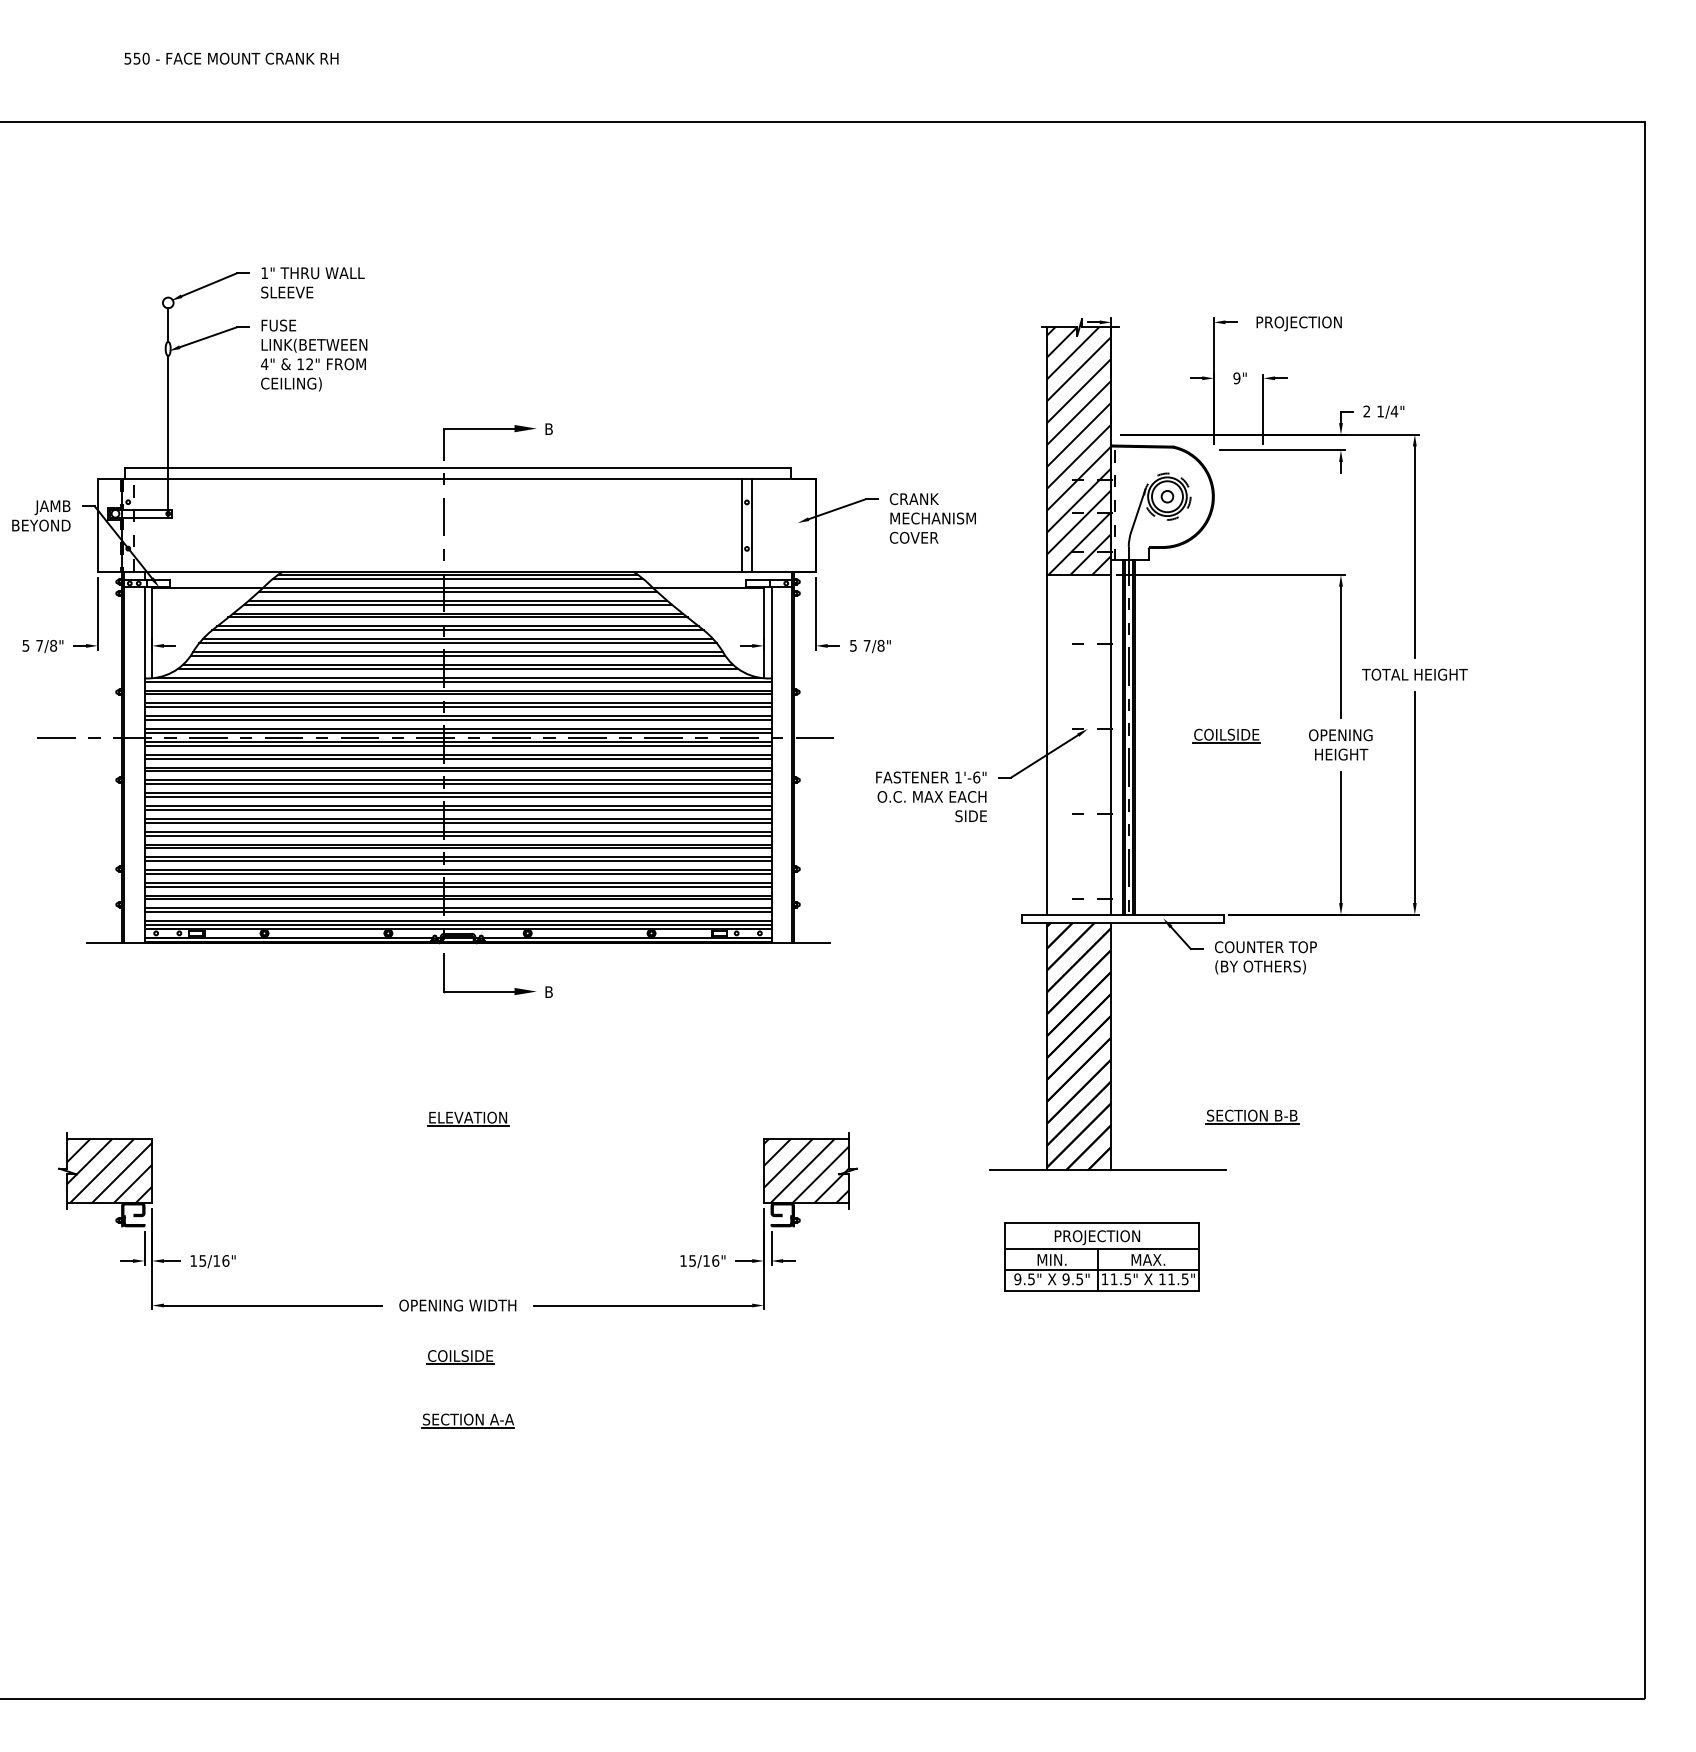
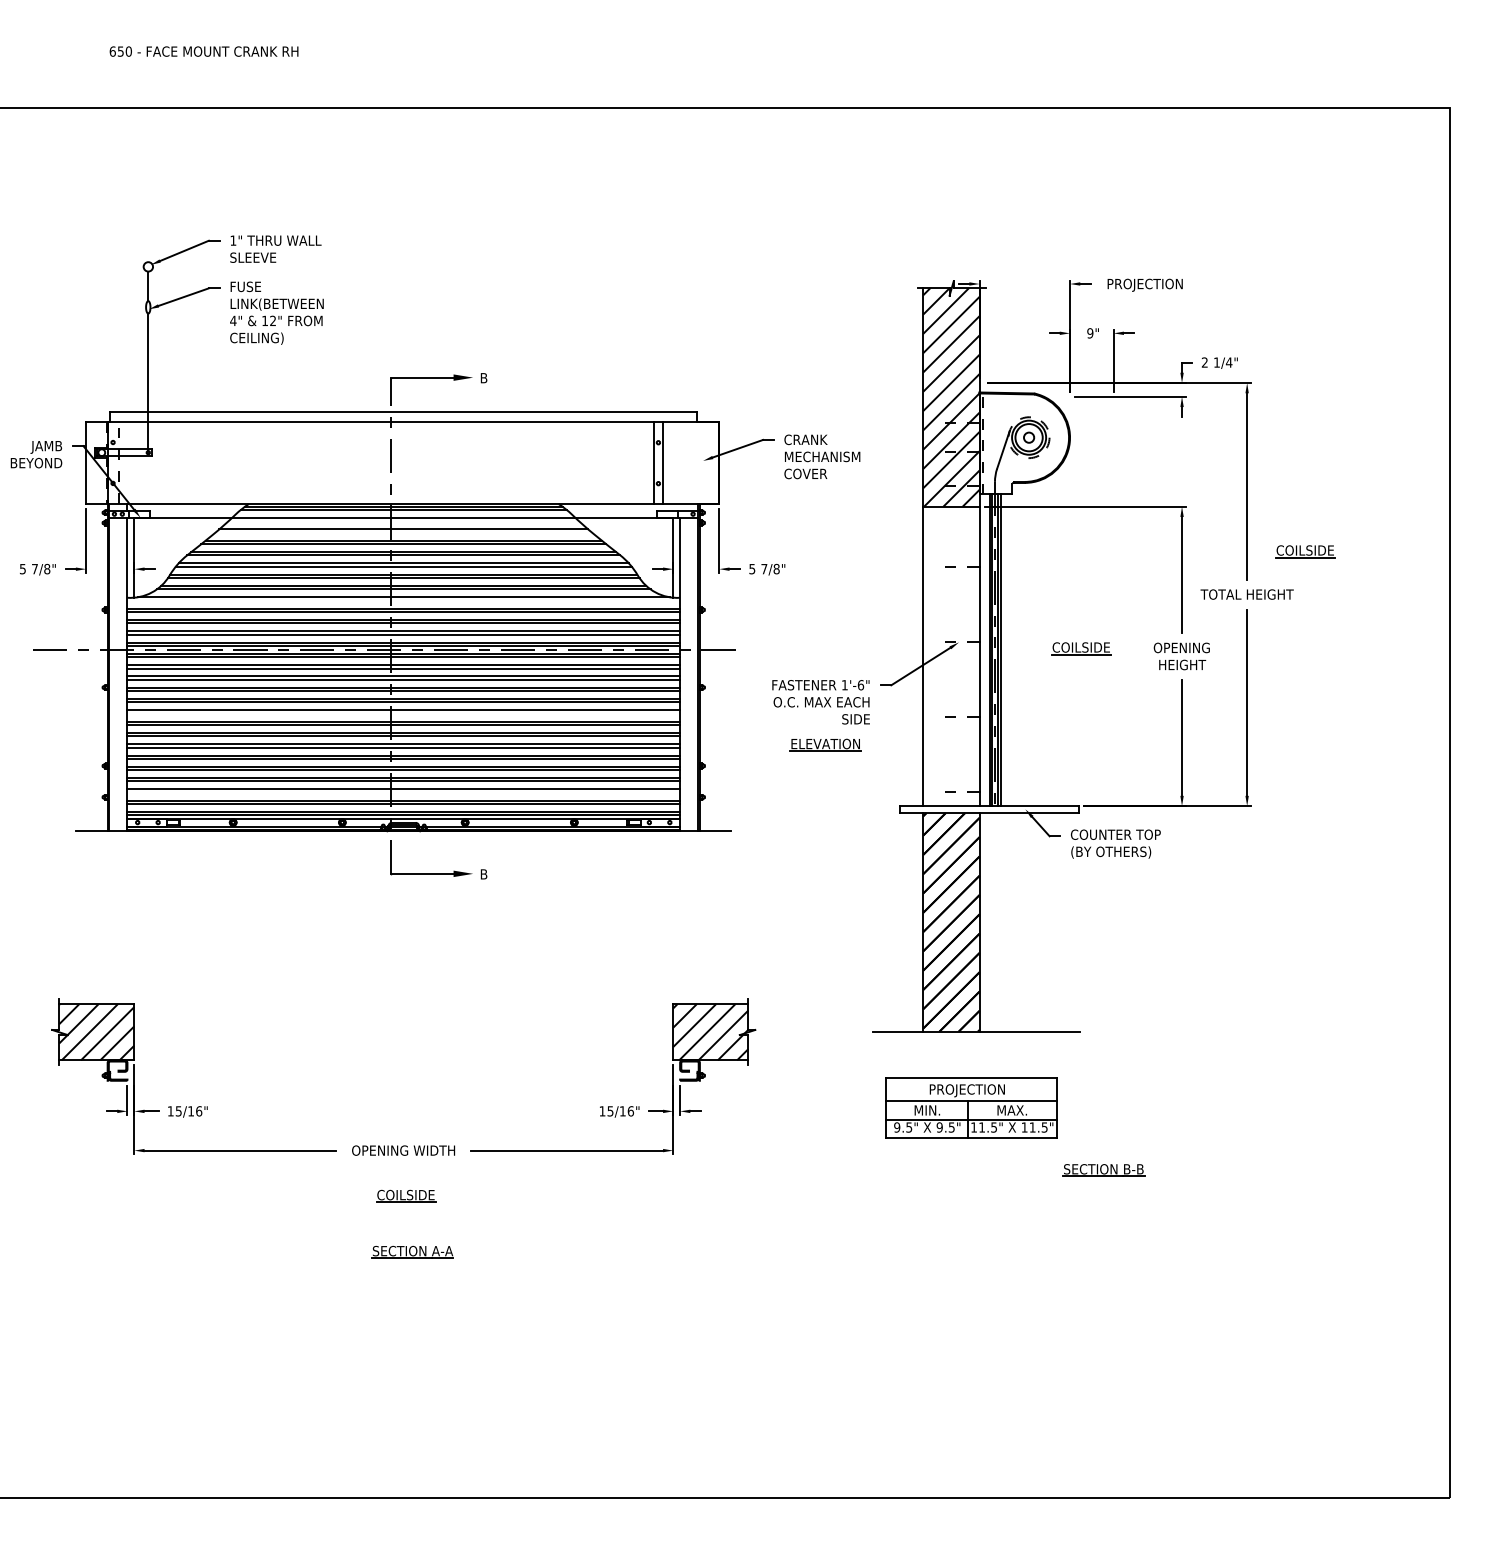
text: (127, 58) -> (112, 51), 550 -> 650
line: (457, 591) -> (403, 521), removed
line: (457, 604) -> (403, 532), removed
part: (1481, 625) -> (1305, 551), added
line: (457, 681) -> (403, 600), removed
line: (457, 809) -> (403, 713), removed
line: (457, 899) -> (403, 792), removed
part: (1251, 1117) -> (1103, 1170), moved
part: (467, 1118) -> (825, 744), moved

